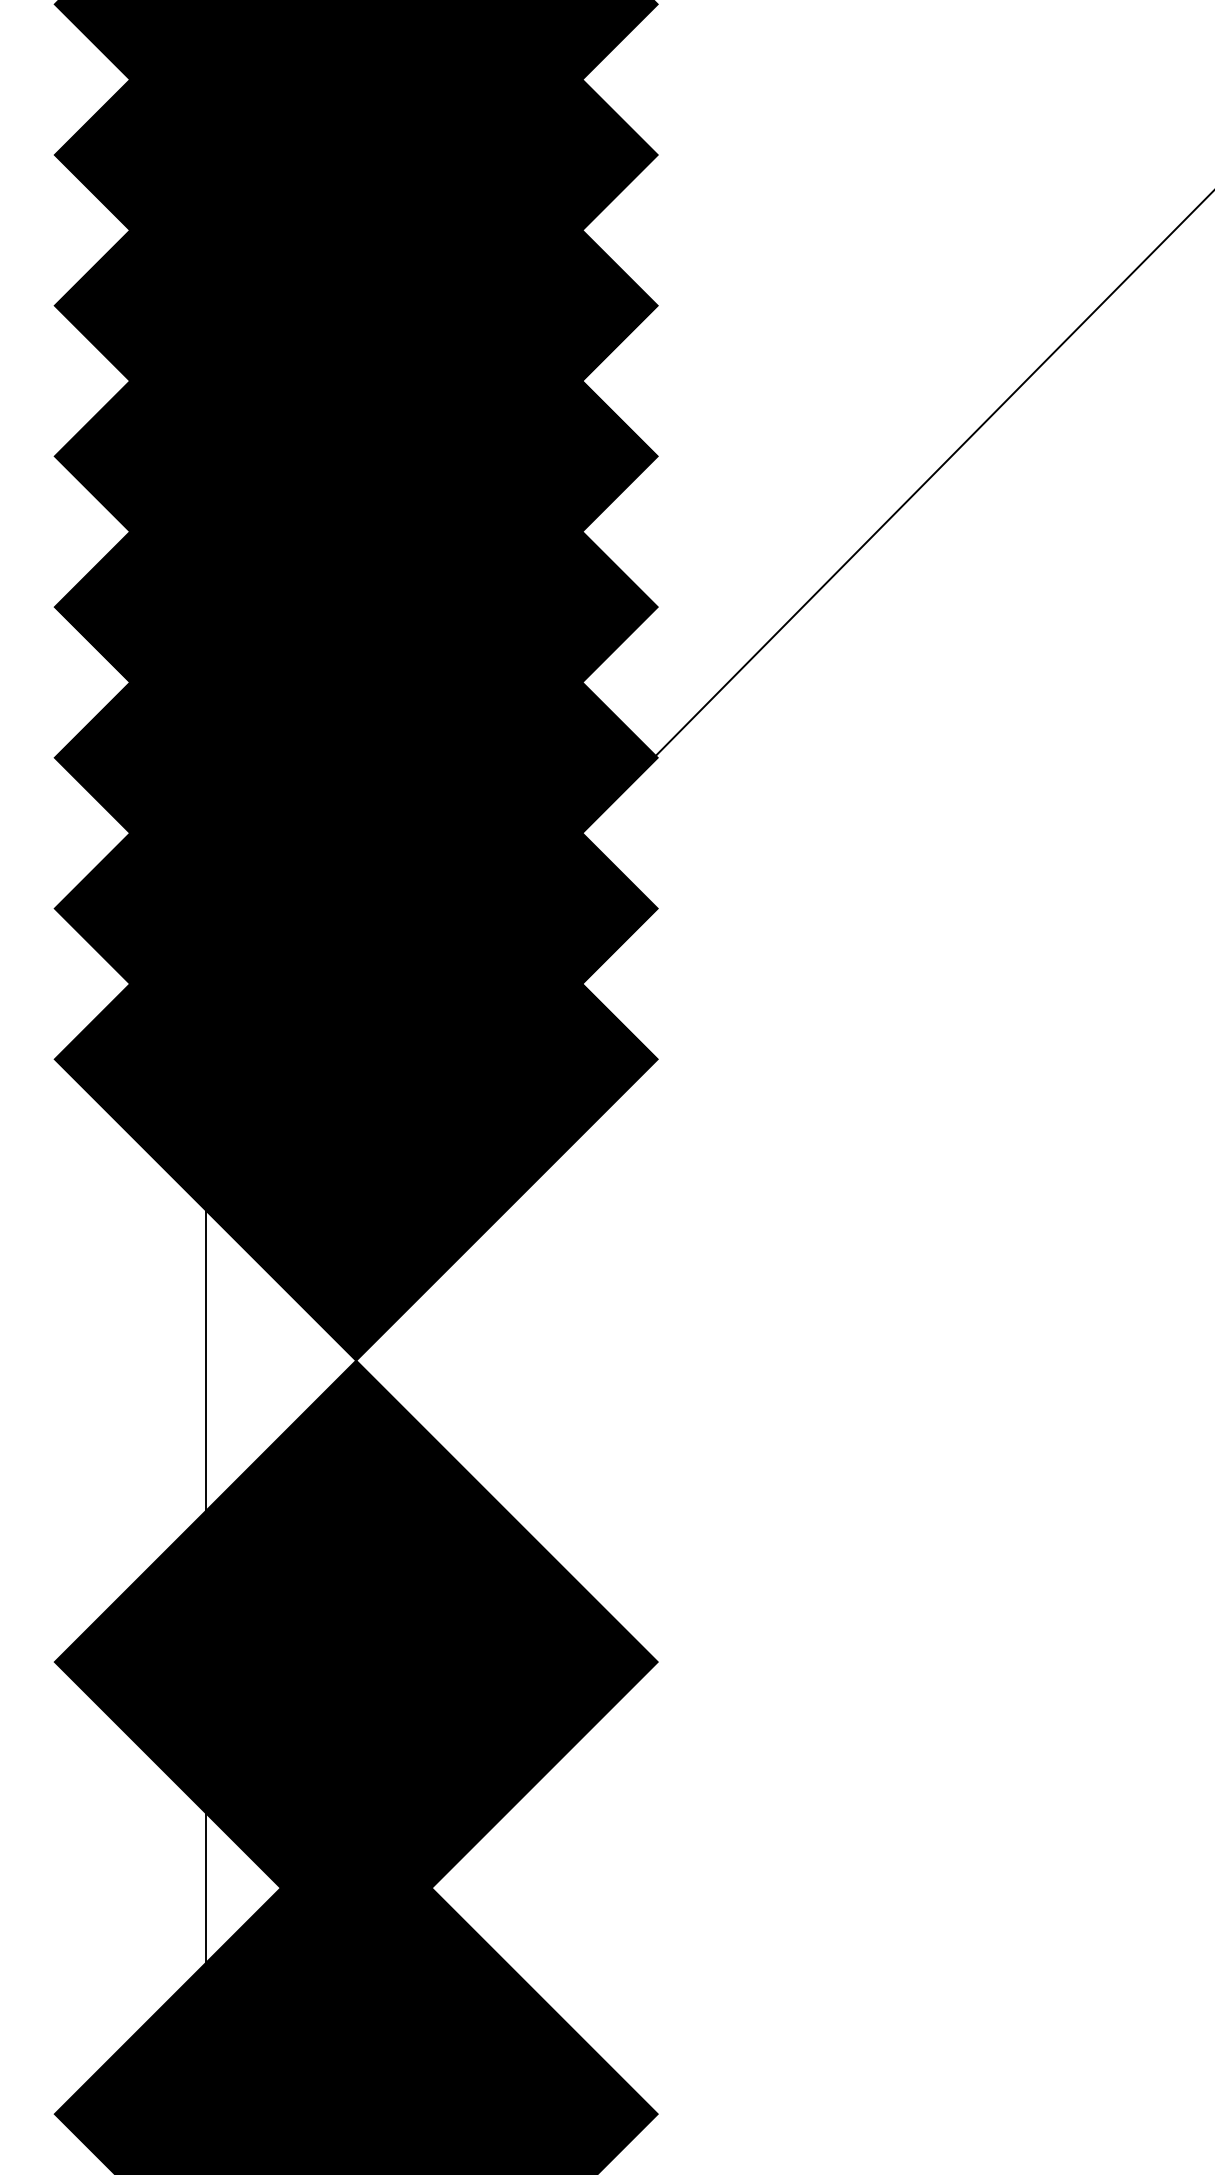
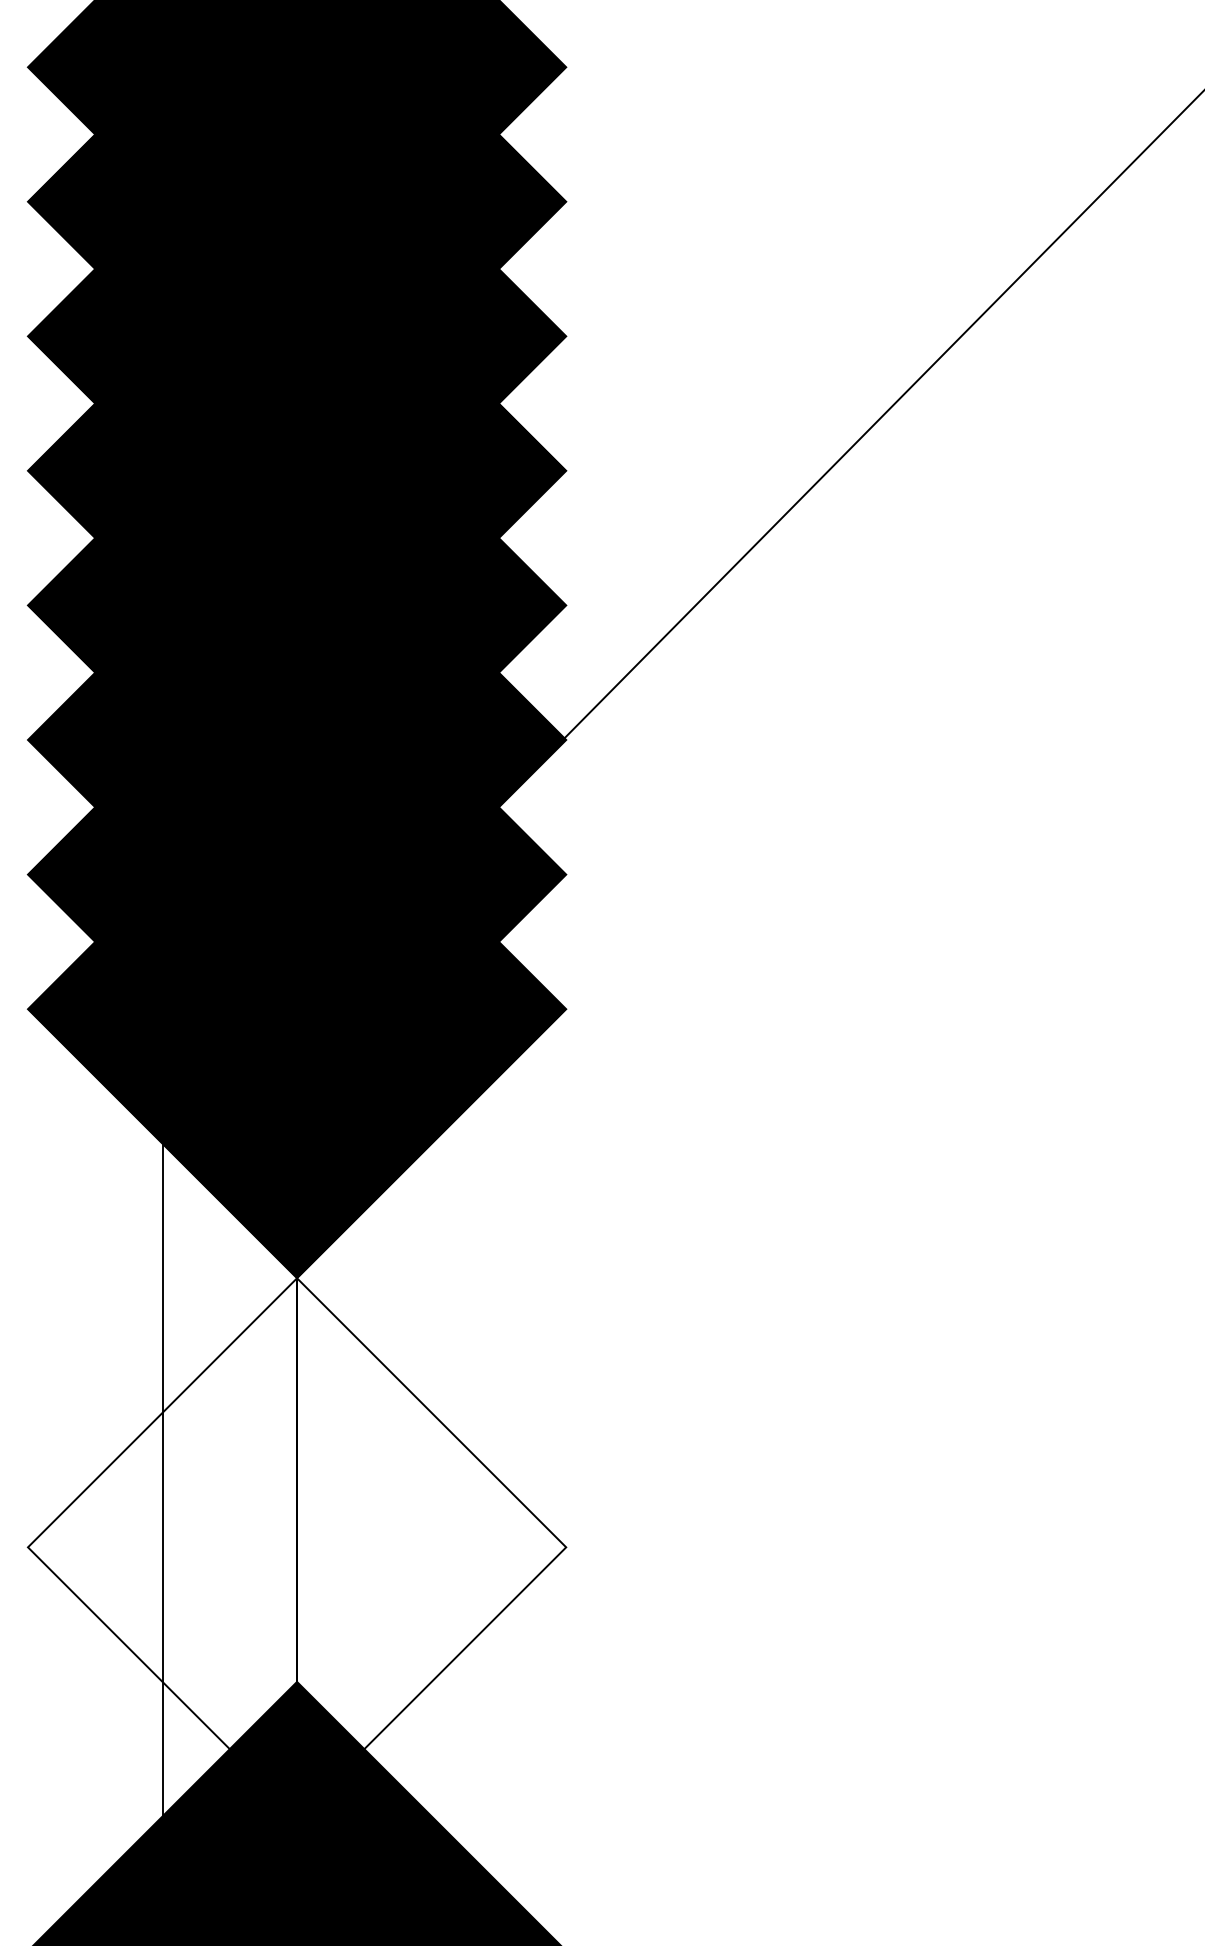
fill: (356, 1662) -> (297, 1547), removed

